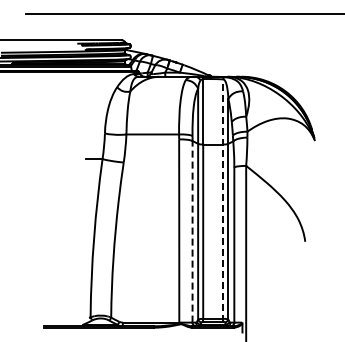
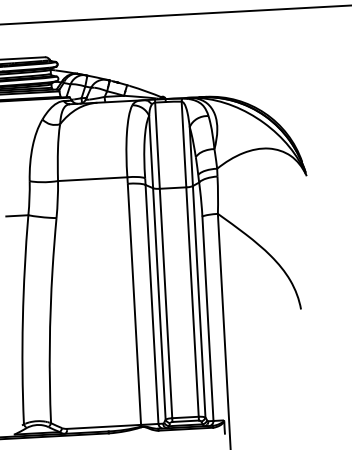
line: (223, 200) -> (190, 261), dashed -> solid
line: (192, 231) -> (151, 304), dashed -> solid

